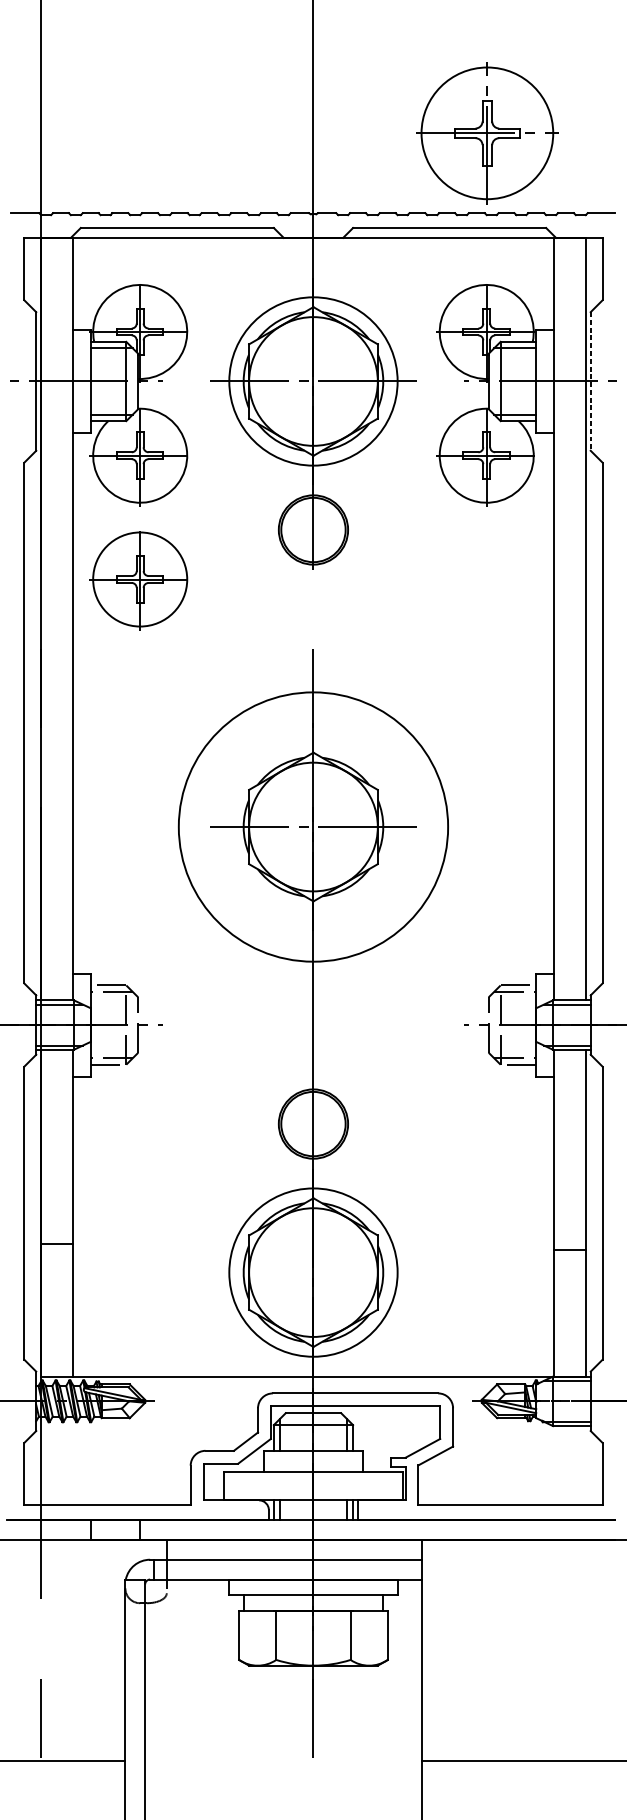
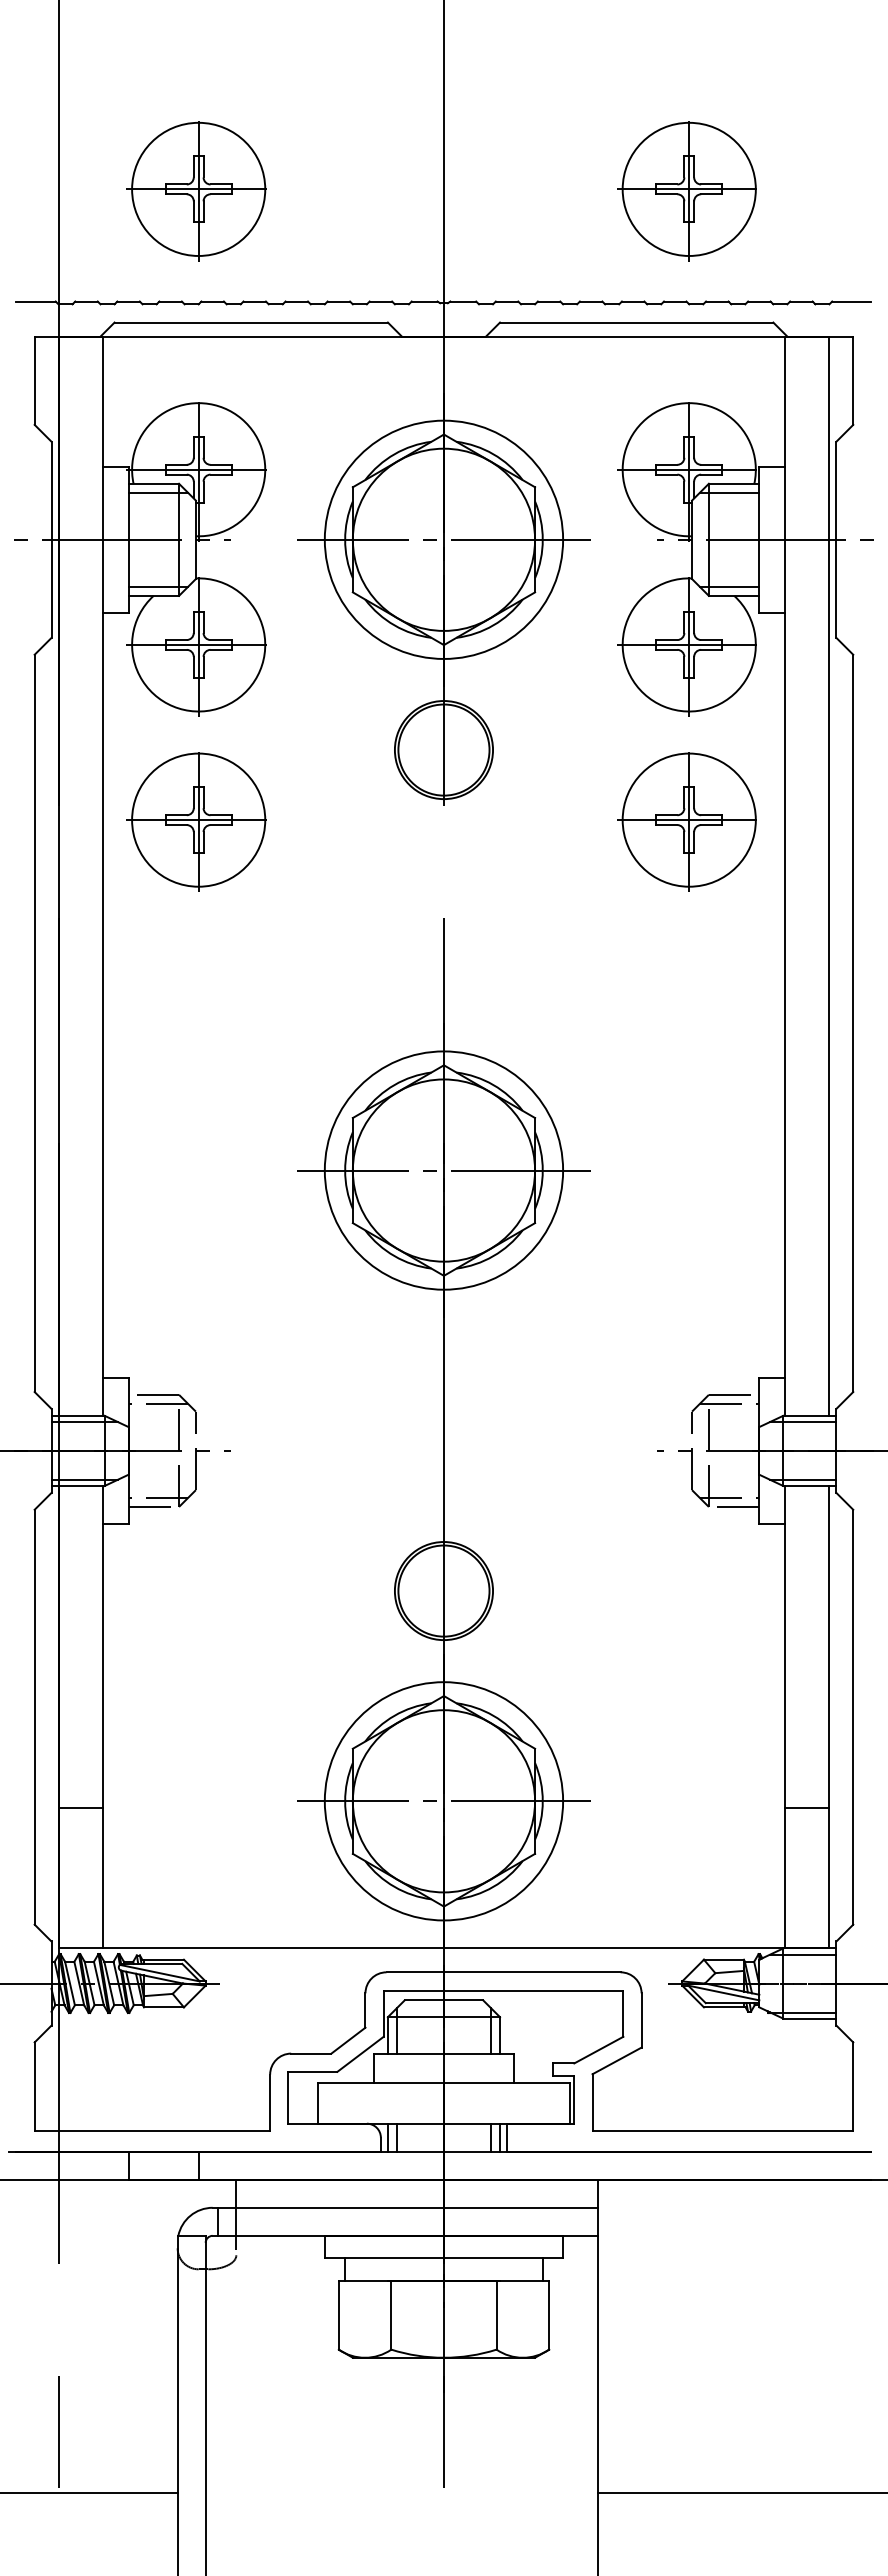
part: (138, 135) -> (196, 191), added
part: (484, 135) -> (686, 191), size x0.71
line: (590, 381) -> (836, 540), dashed -> solid
part: (484, 580) -> (686, 821), added
circle: (313, 826) -> (443, 1170), size x0.62
line: (56, 1243) -> (80, 1808), moved
line: (569, 1250) -> (806, 1808), moved
line: (313, 1272) -> (443, 1801), added

